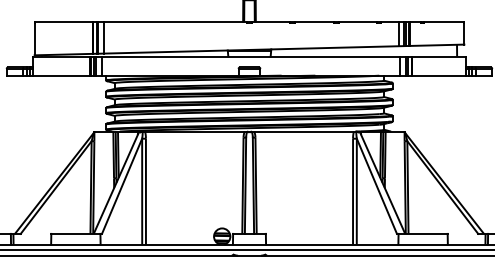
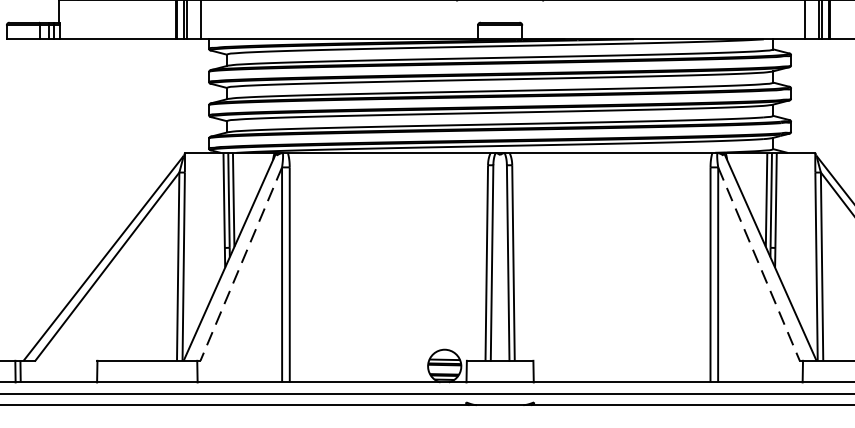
line: (122, 186) -> (242, 264), solid -> dashed
line: (376, 186) -> (758, 264), solid -> dashed

